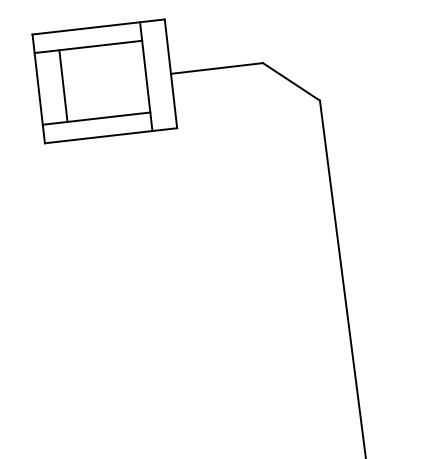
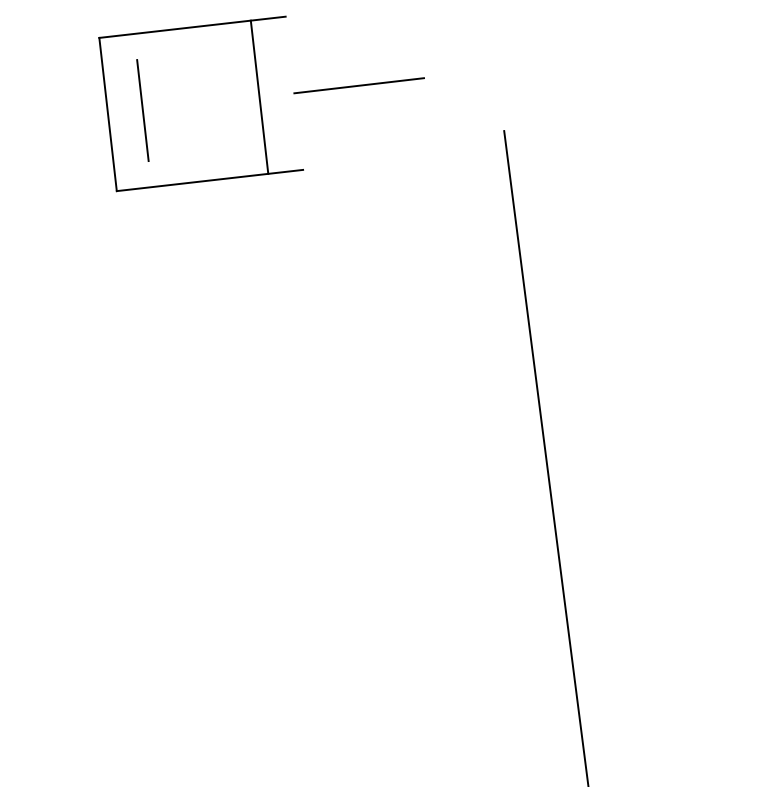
line: (88, 47) -> (177, 55), removed
line: (171, 73) -> (294, 92), removed
line: (291, 81) -> (463, 104), removed
line: (96, 118) -> (189, 156), removed

